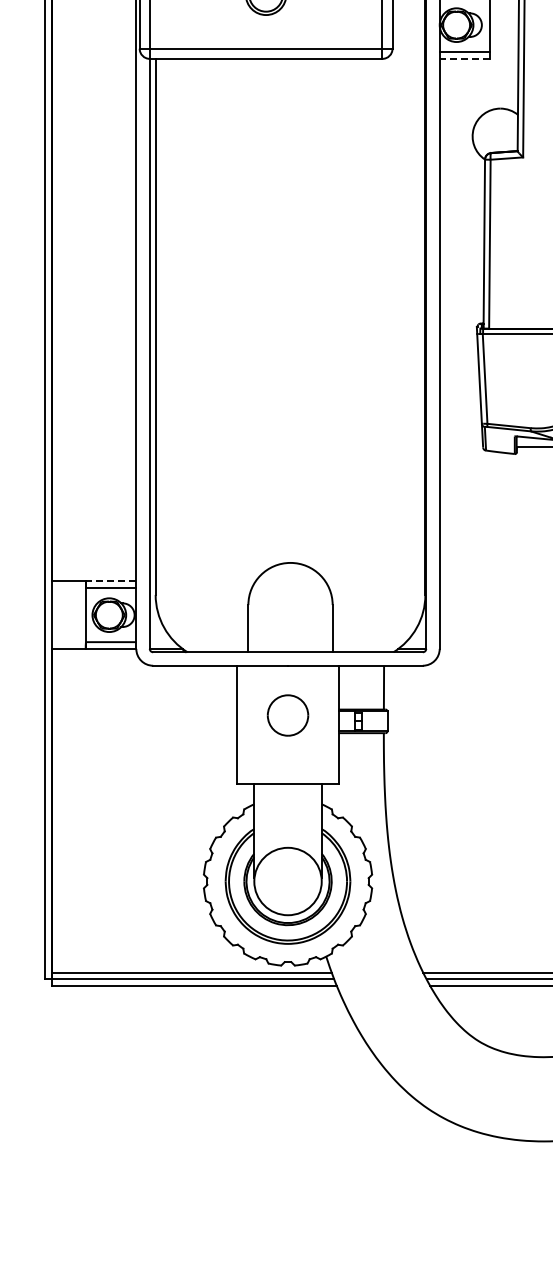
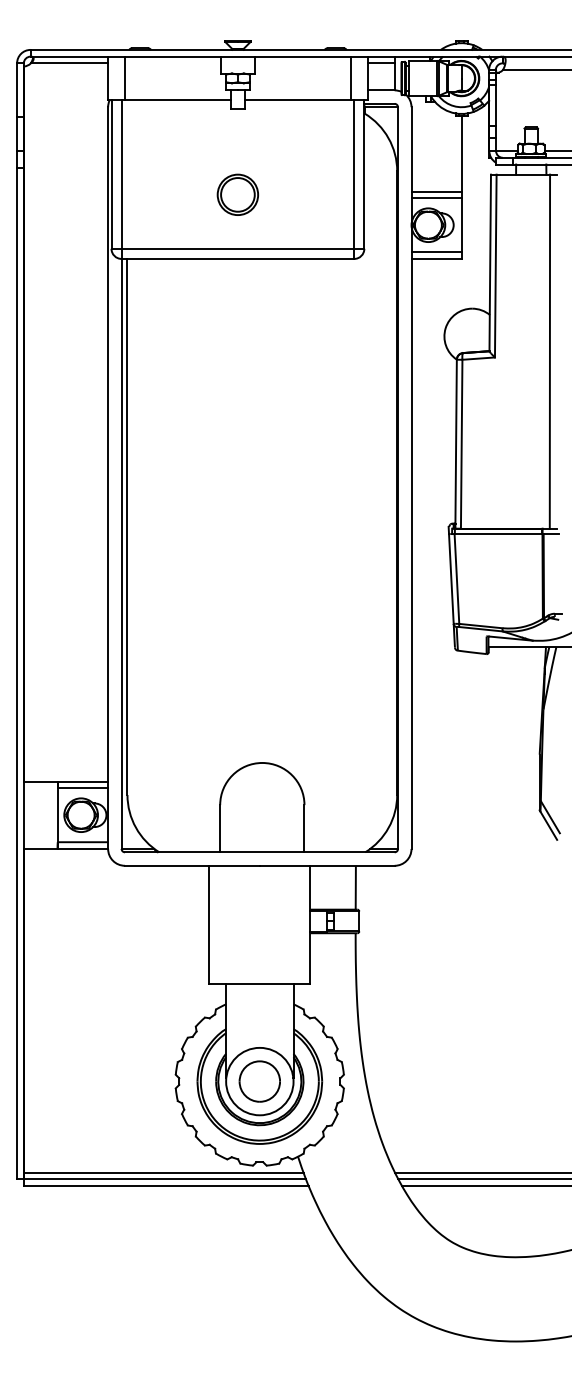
line: (464, 58) -> (436, 258), dashed -> solid
line: (110, 581) -> (82, 781), dashed -> solid
part: (287, 715) -> (259, 1081), moved

